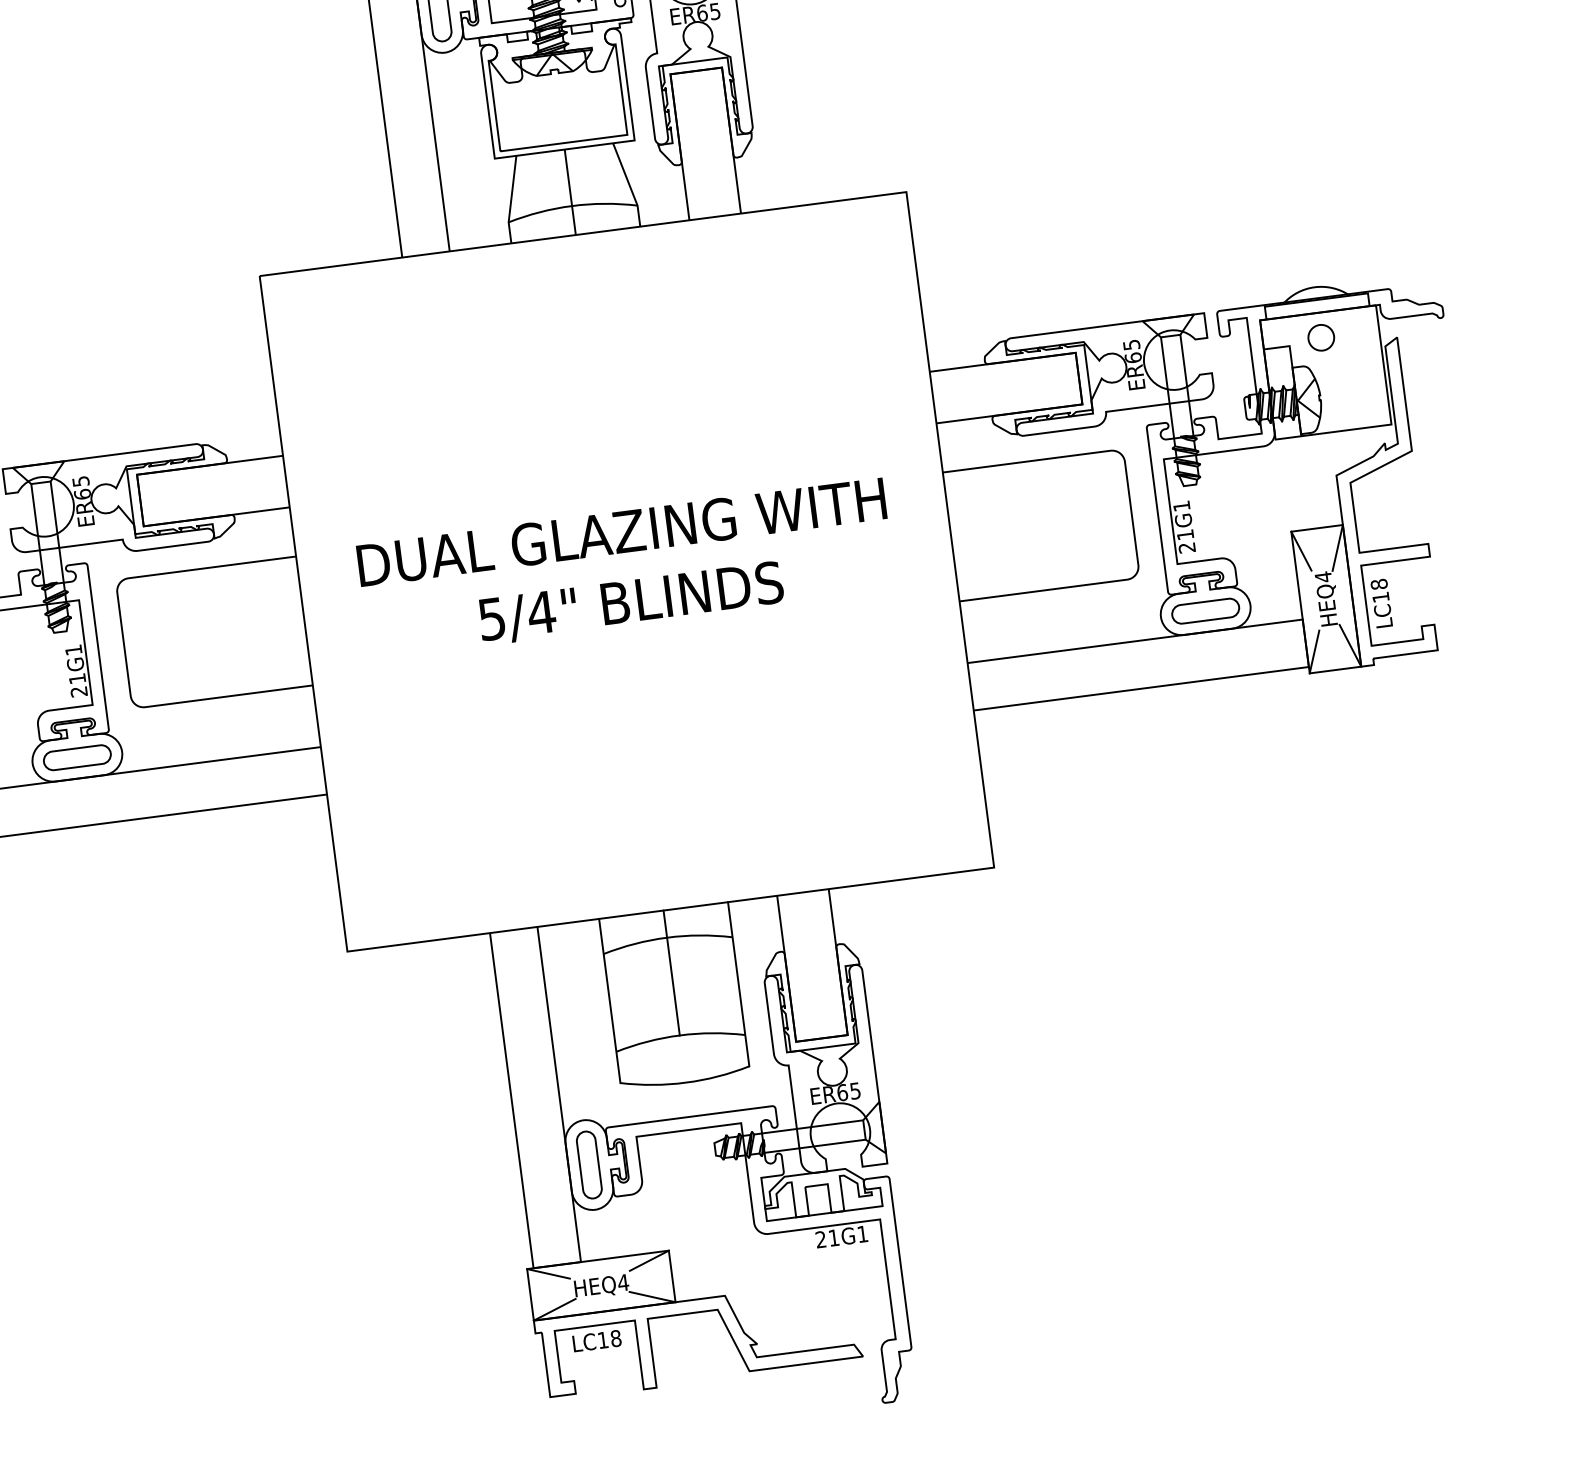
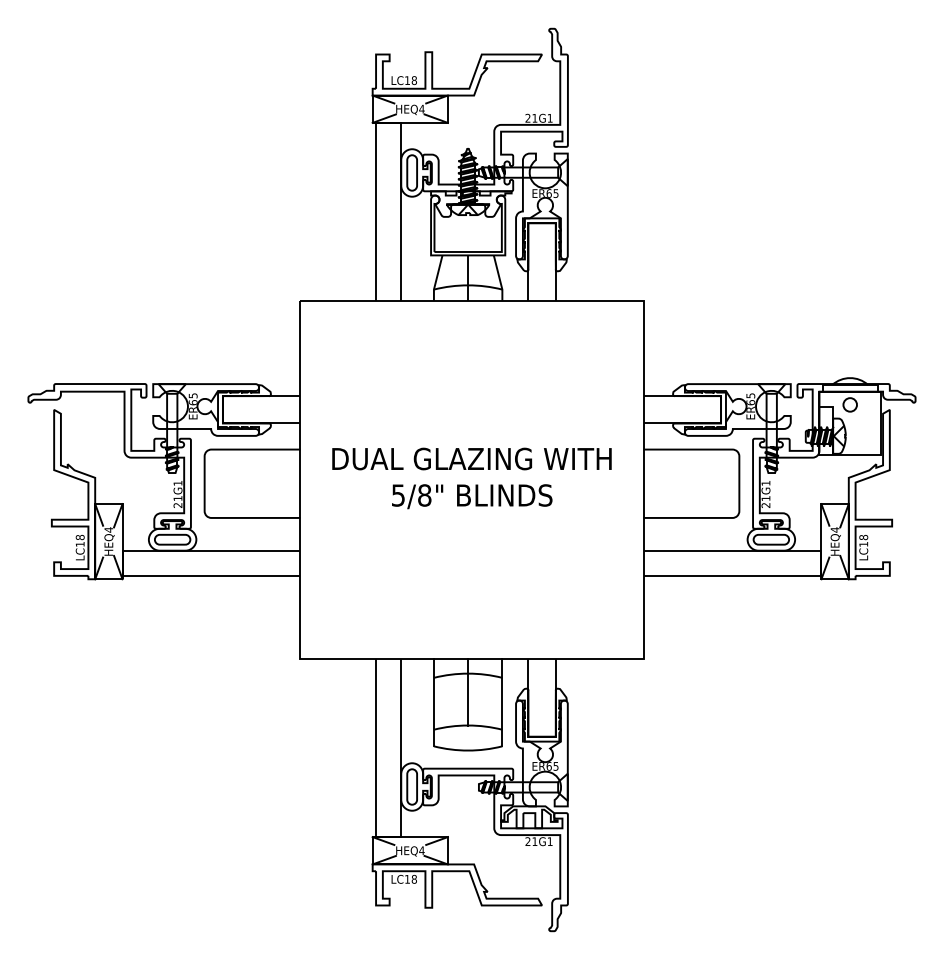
text: (541, 612) -> (424, 495), 5/4" -> 5/8"

